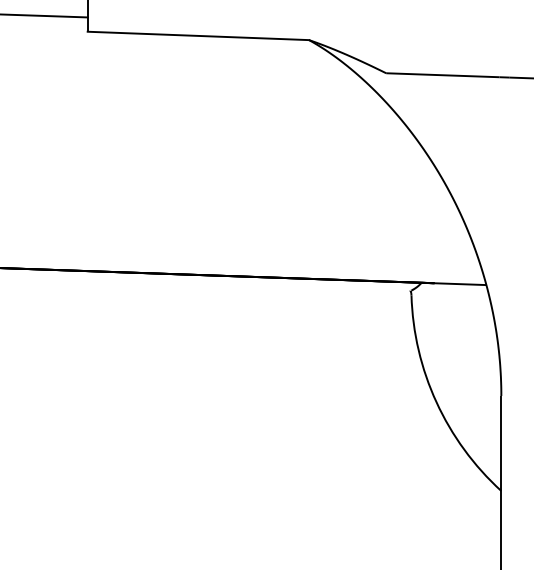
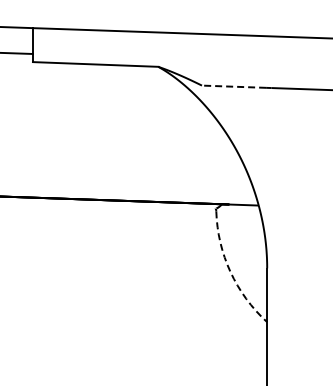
line: (441, 74) -> (233, 86), solid -> dashed
line: (436, 401) -> (230, 271), solid -> dashed

